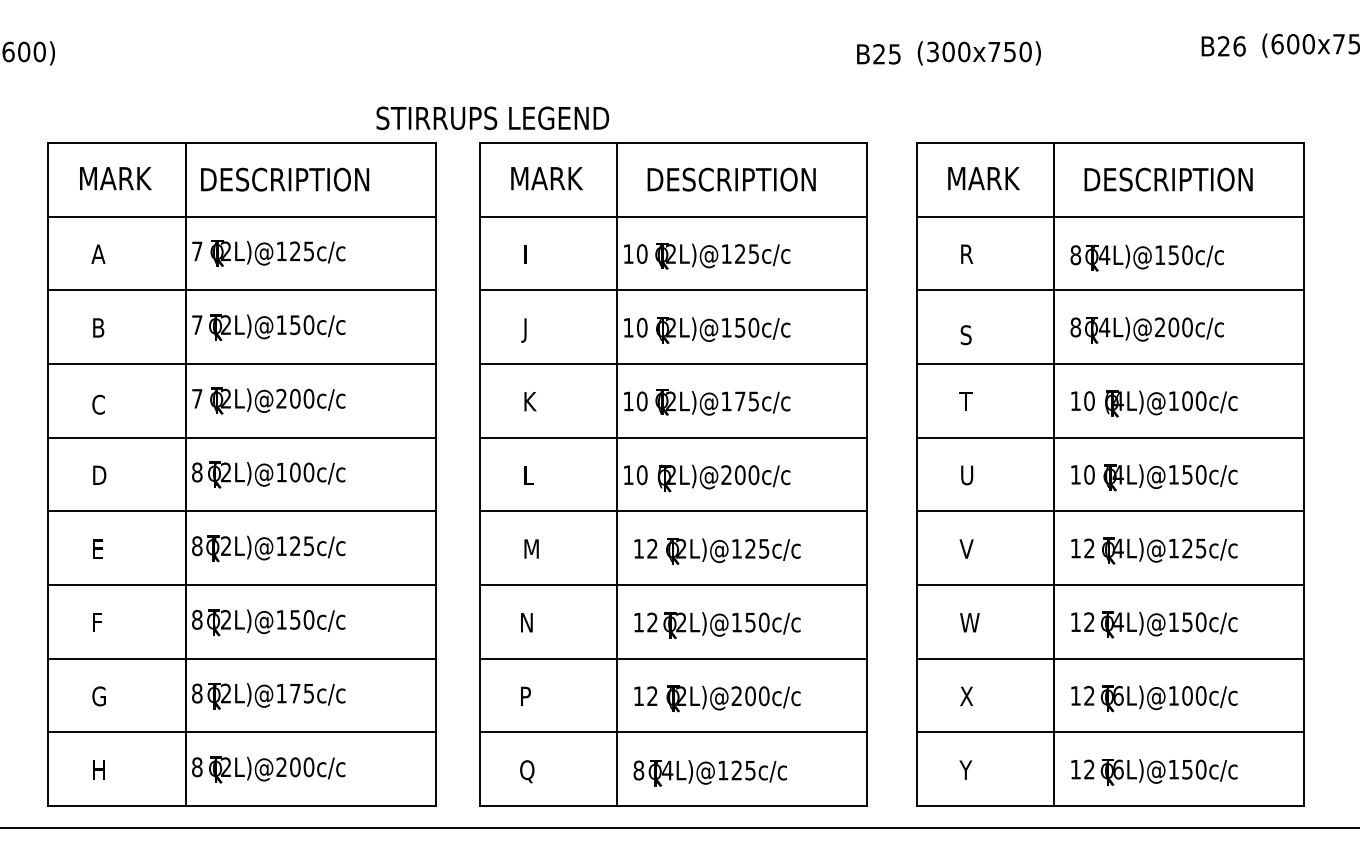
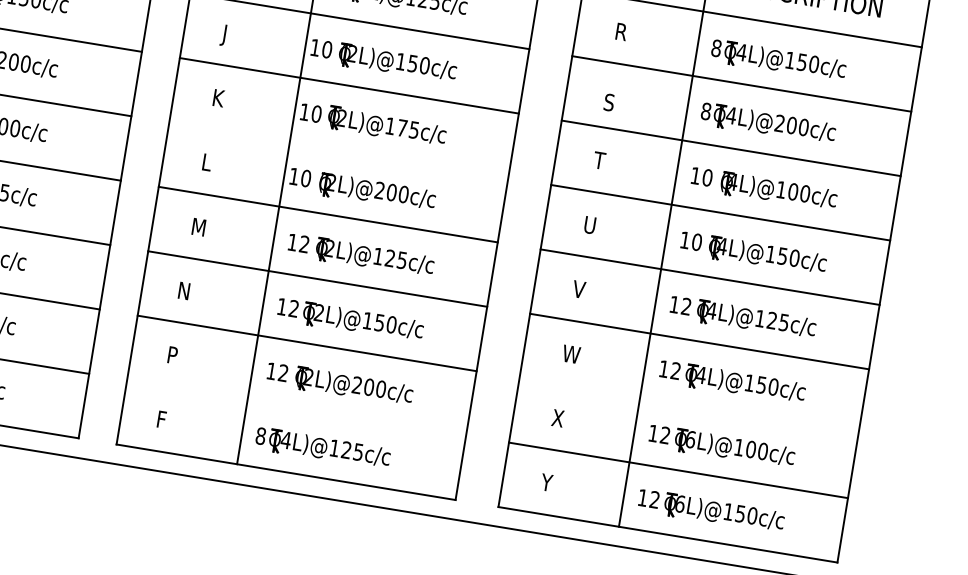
line: (673, 437) -> (338, 150), removed
line: (1110, 658) -> (689, 405), removed
line: (673, 732) -> (296, 407), removed
text: (527, 771) -> (163, 421), Q -> F

